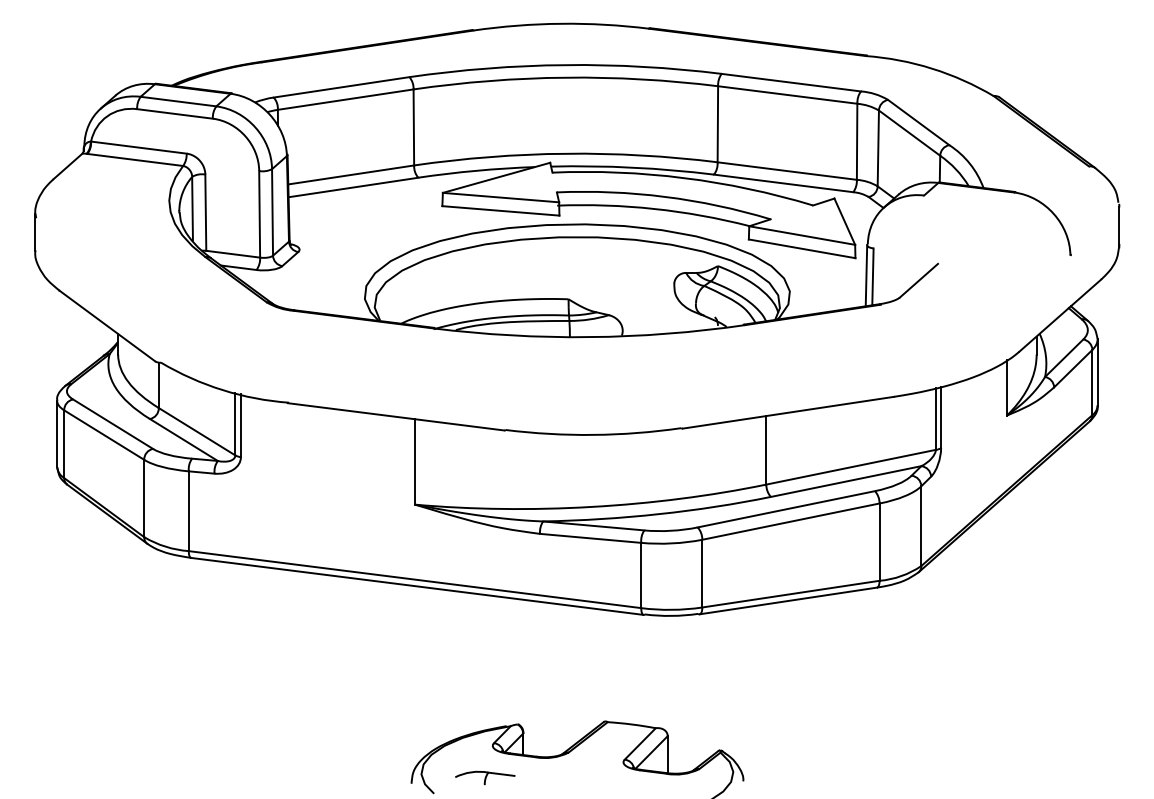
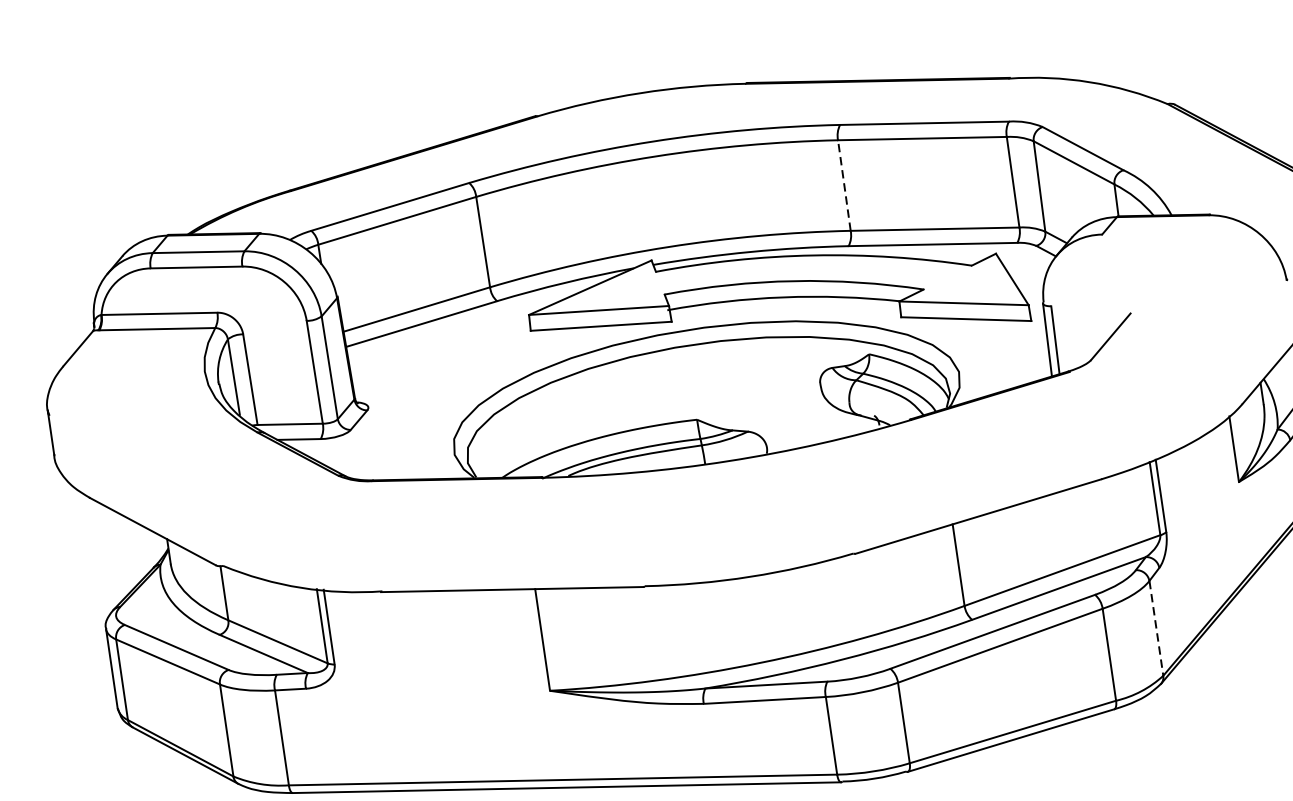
line: (717, 123) -> (843, 184), solid -> dashed
line: (921, 526) -> (1156, 628), solid -> dashed

